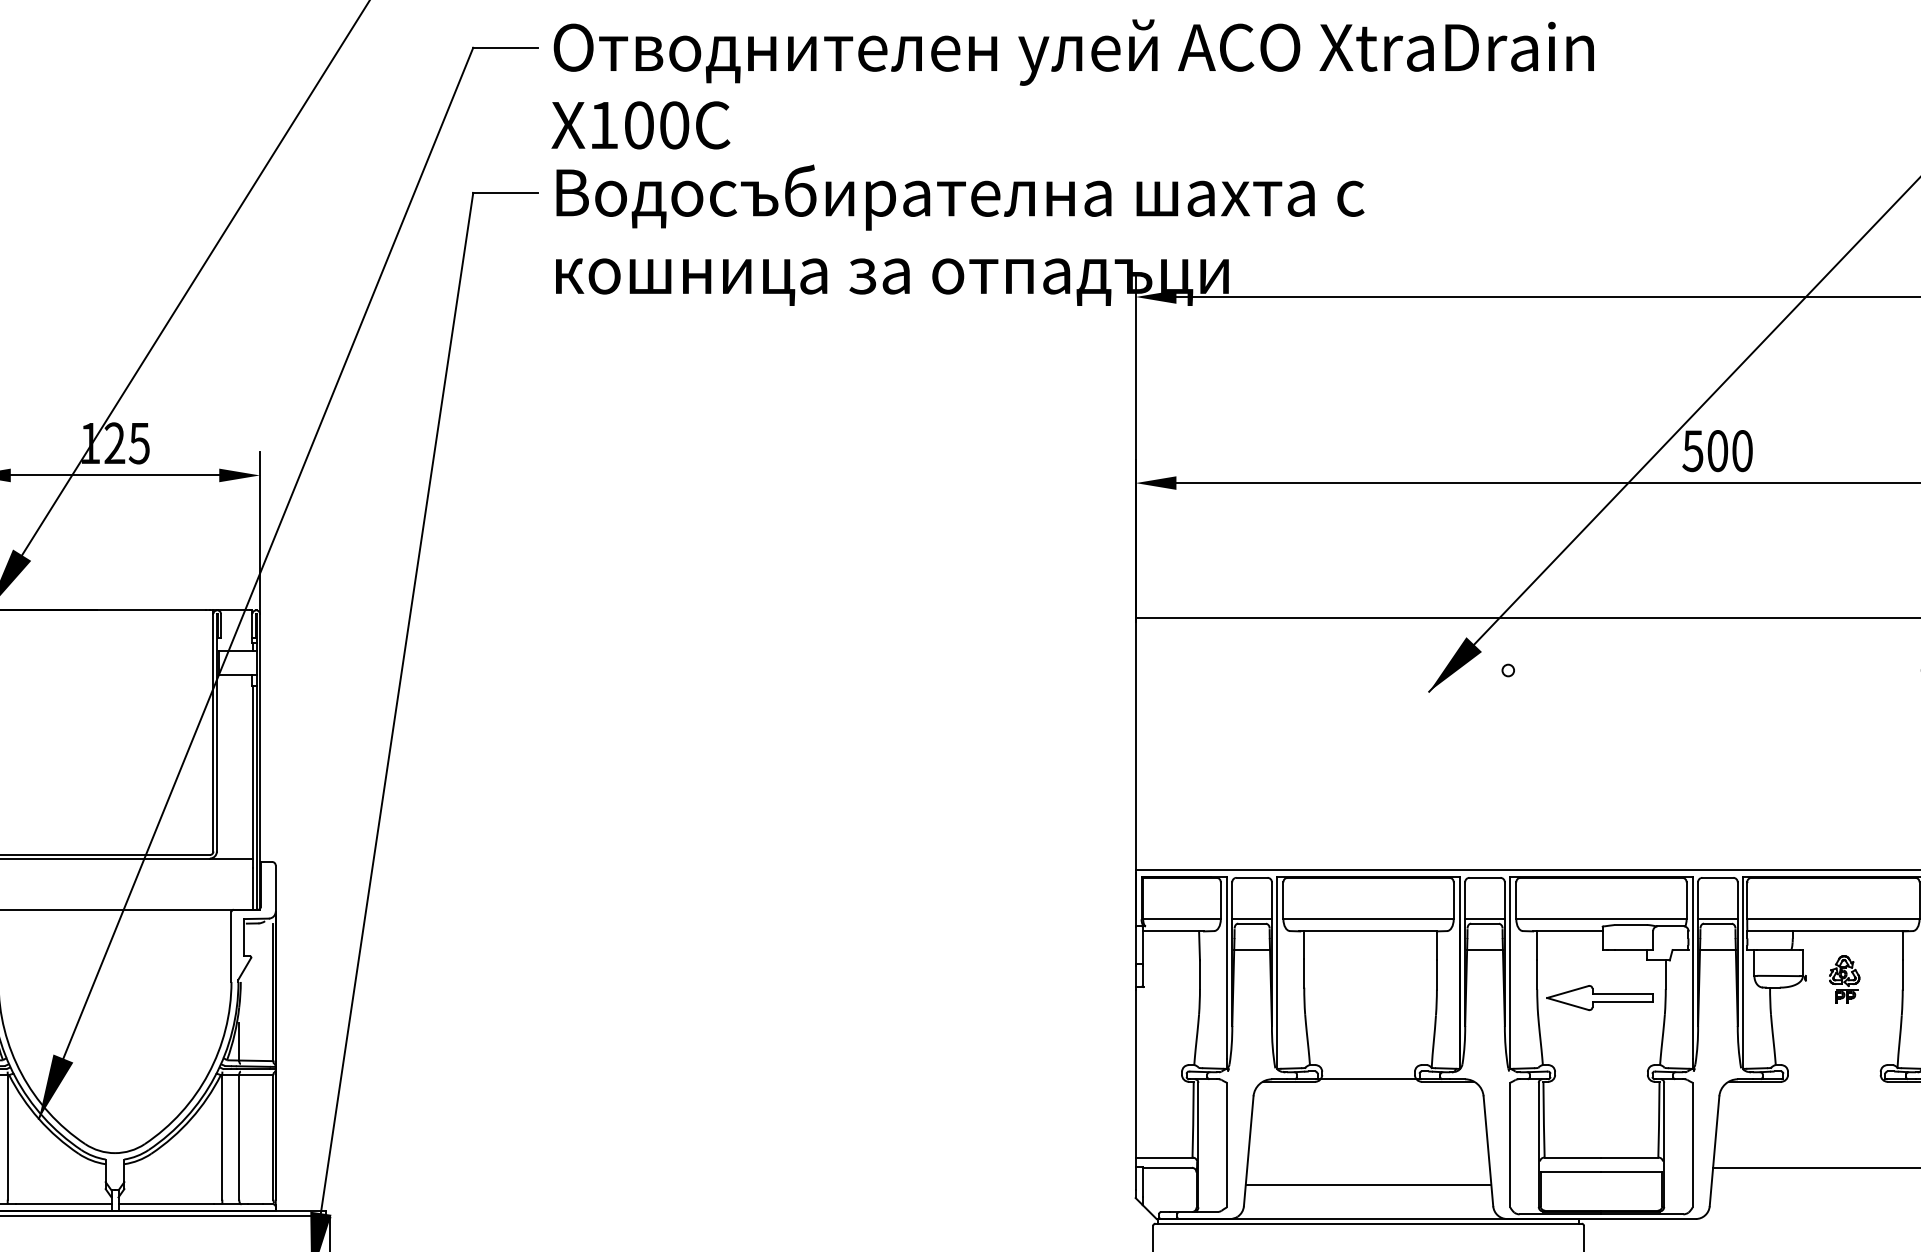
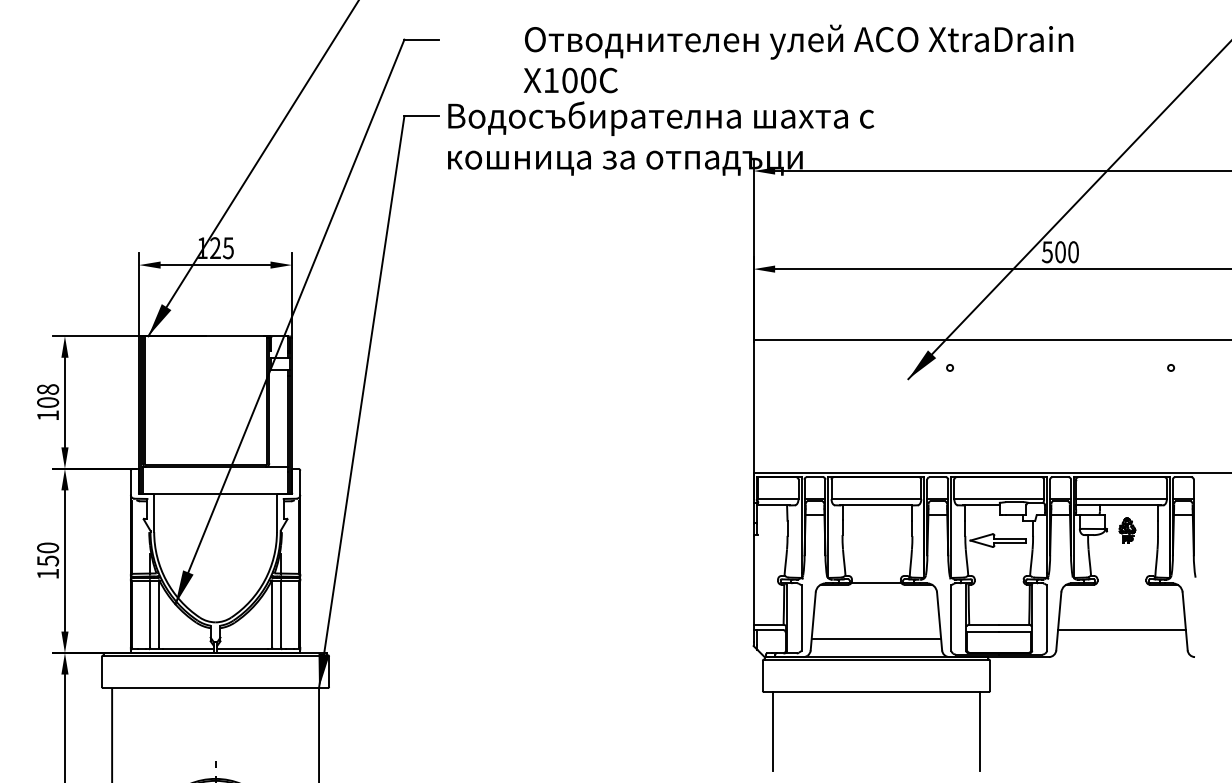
text: (1072, 83) -> (798, 58), moved

